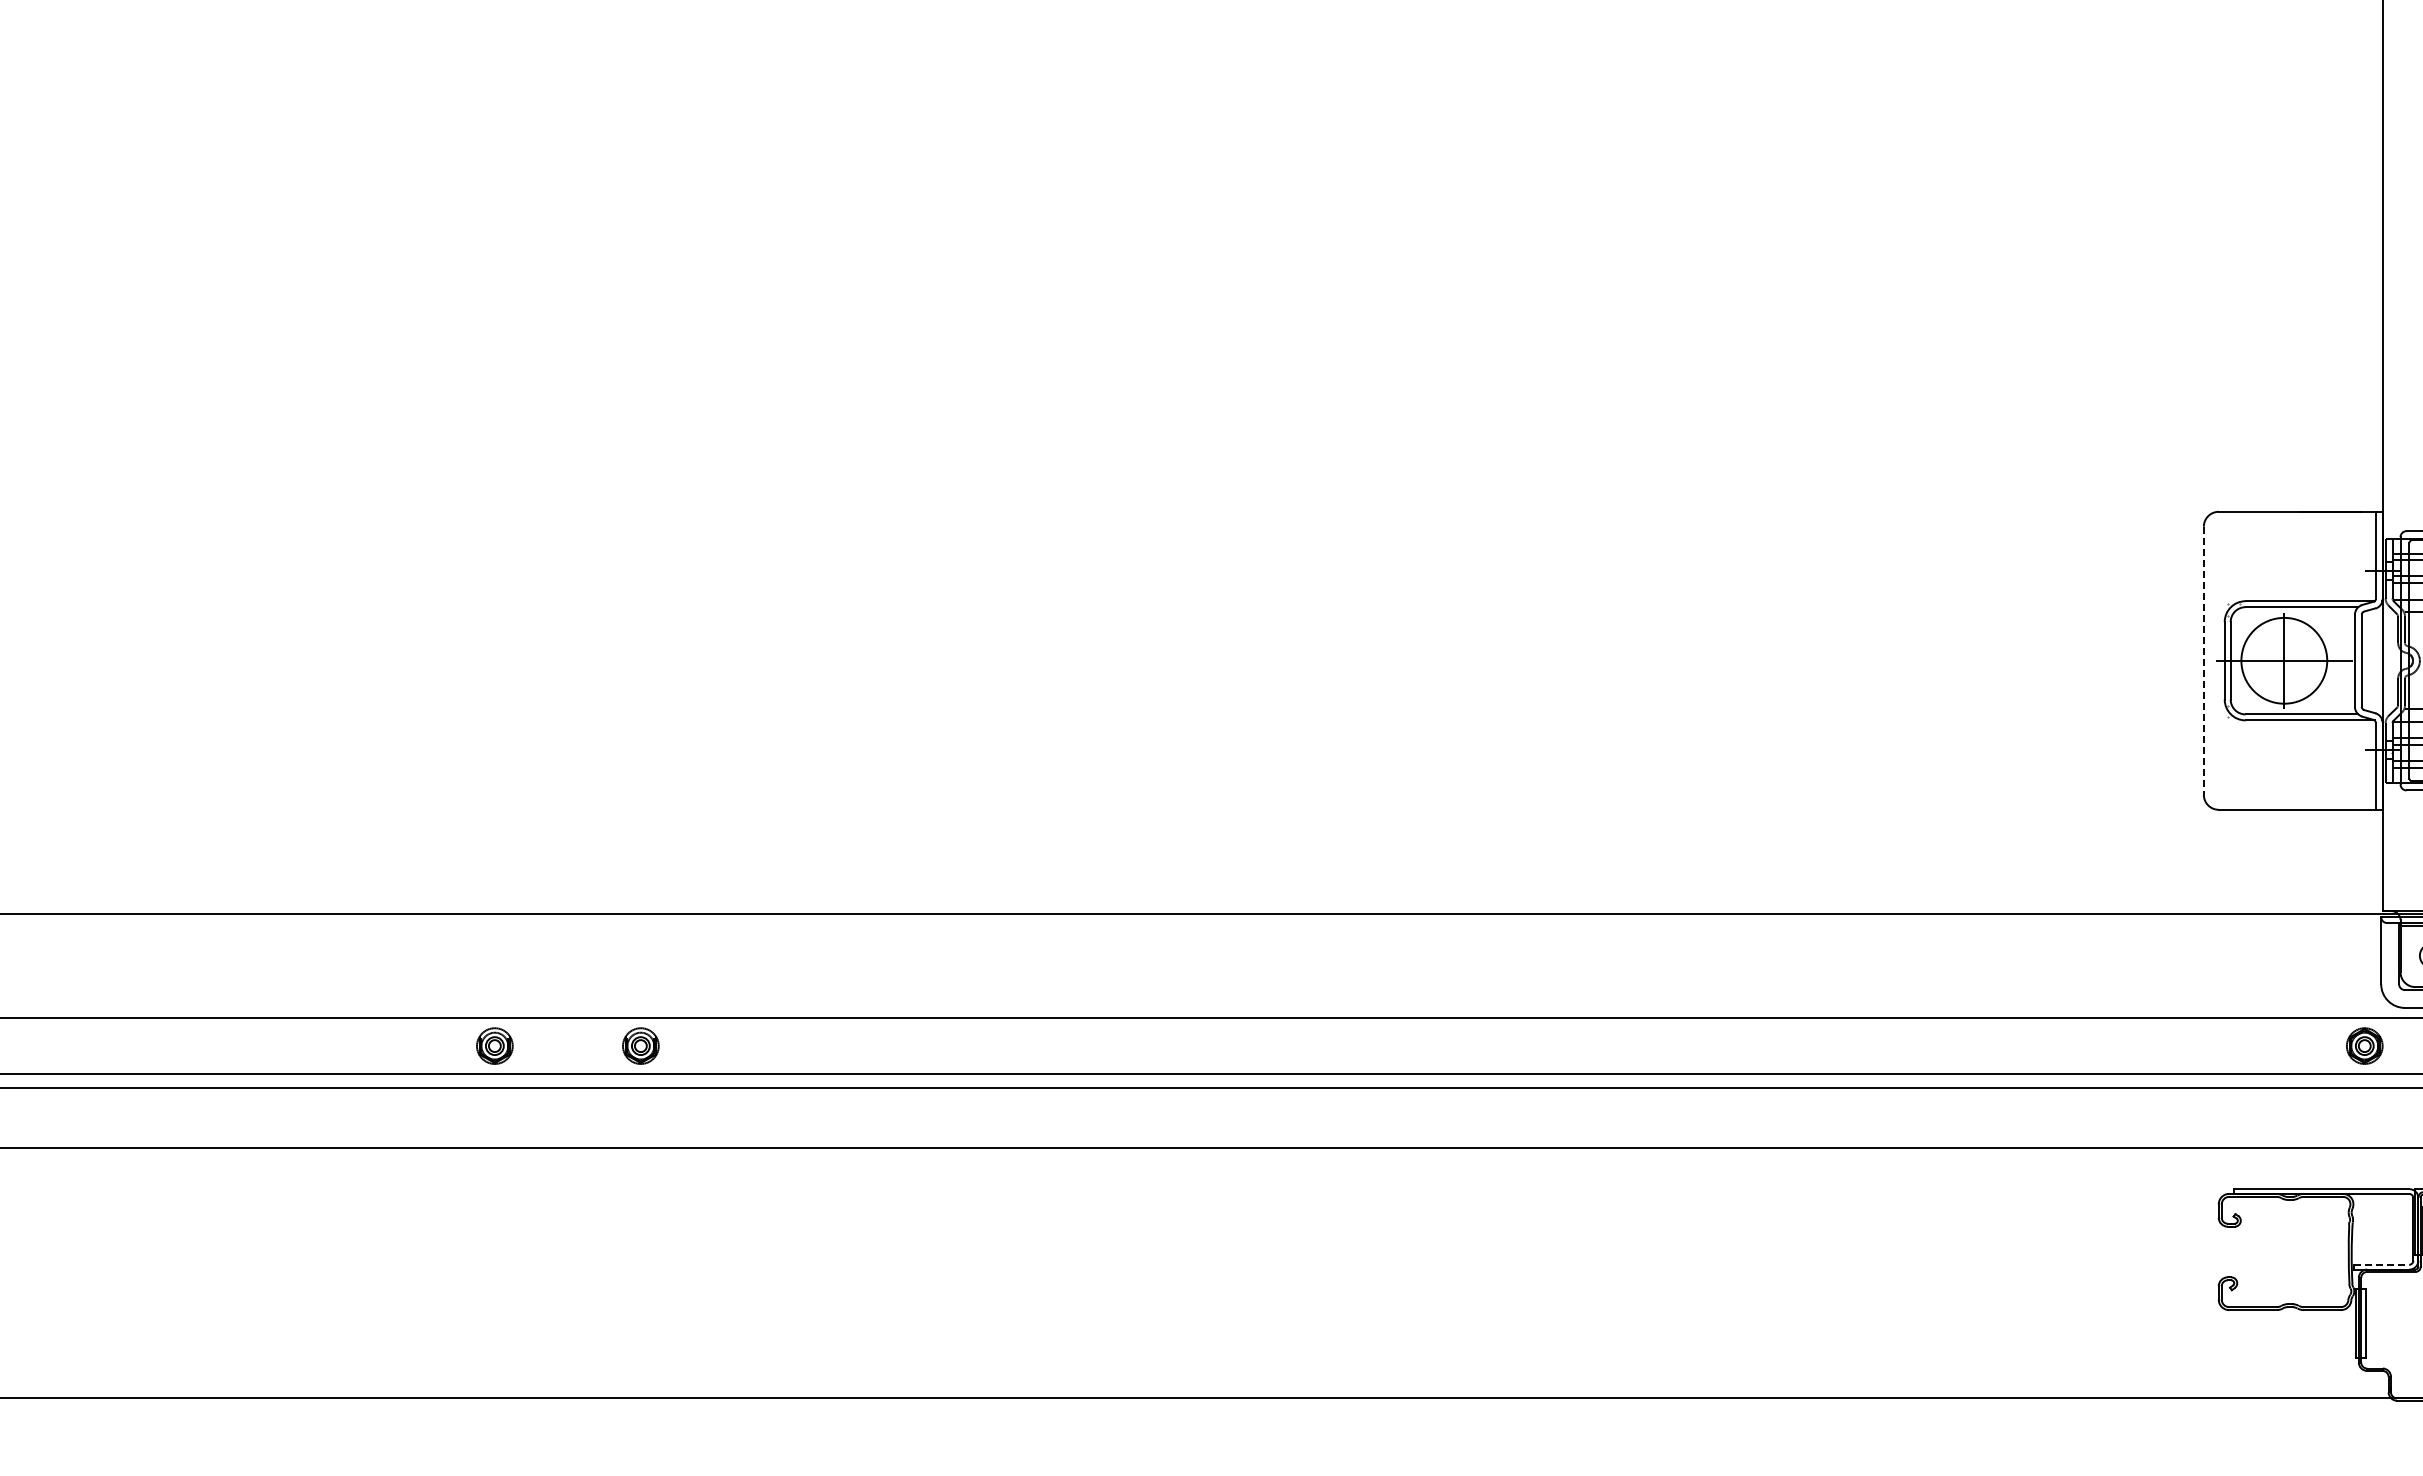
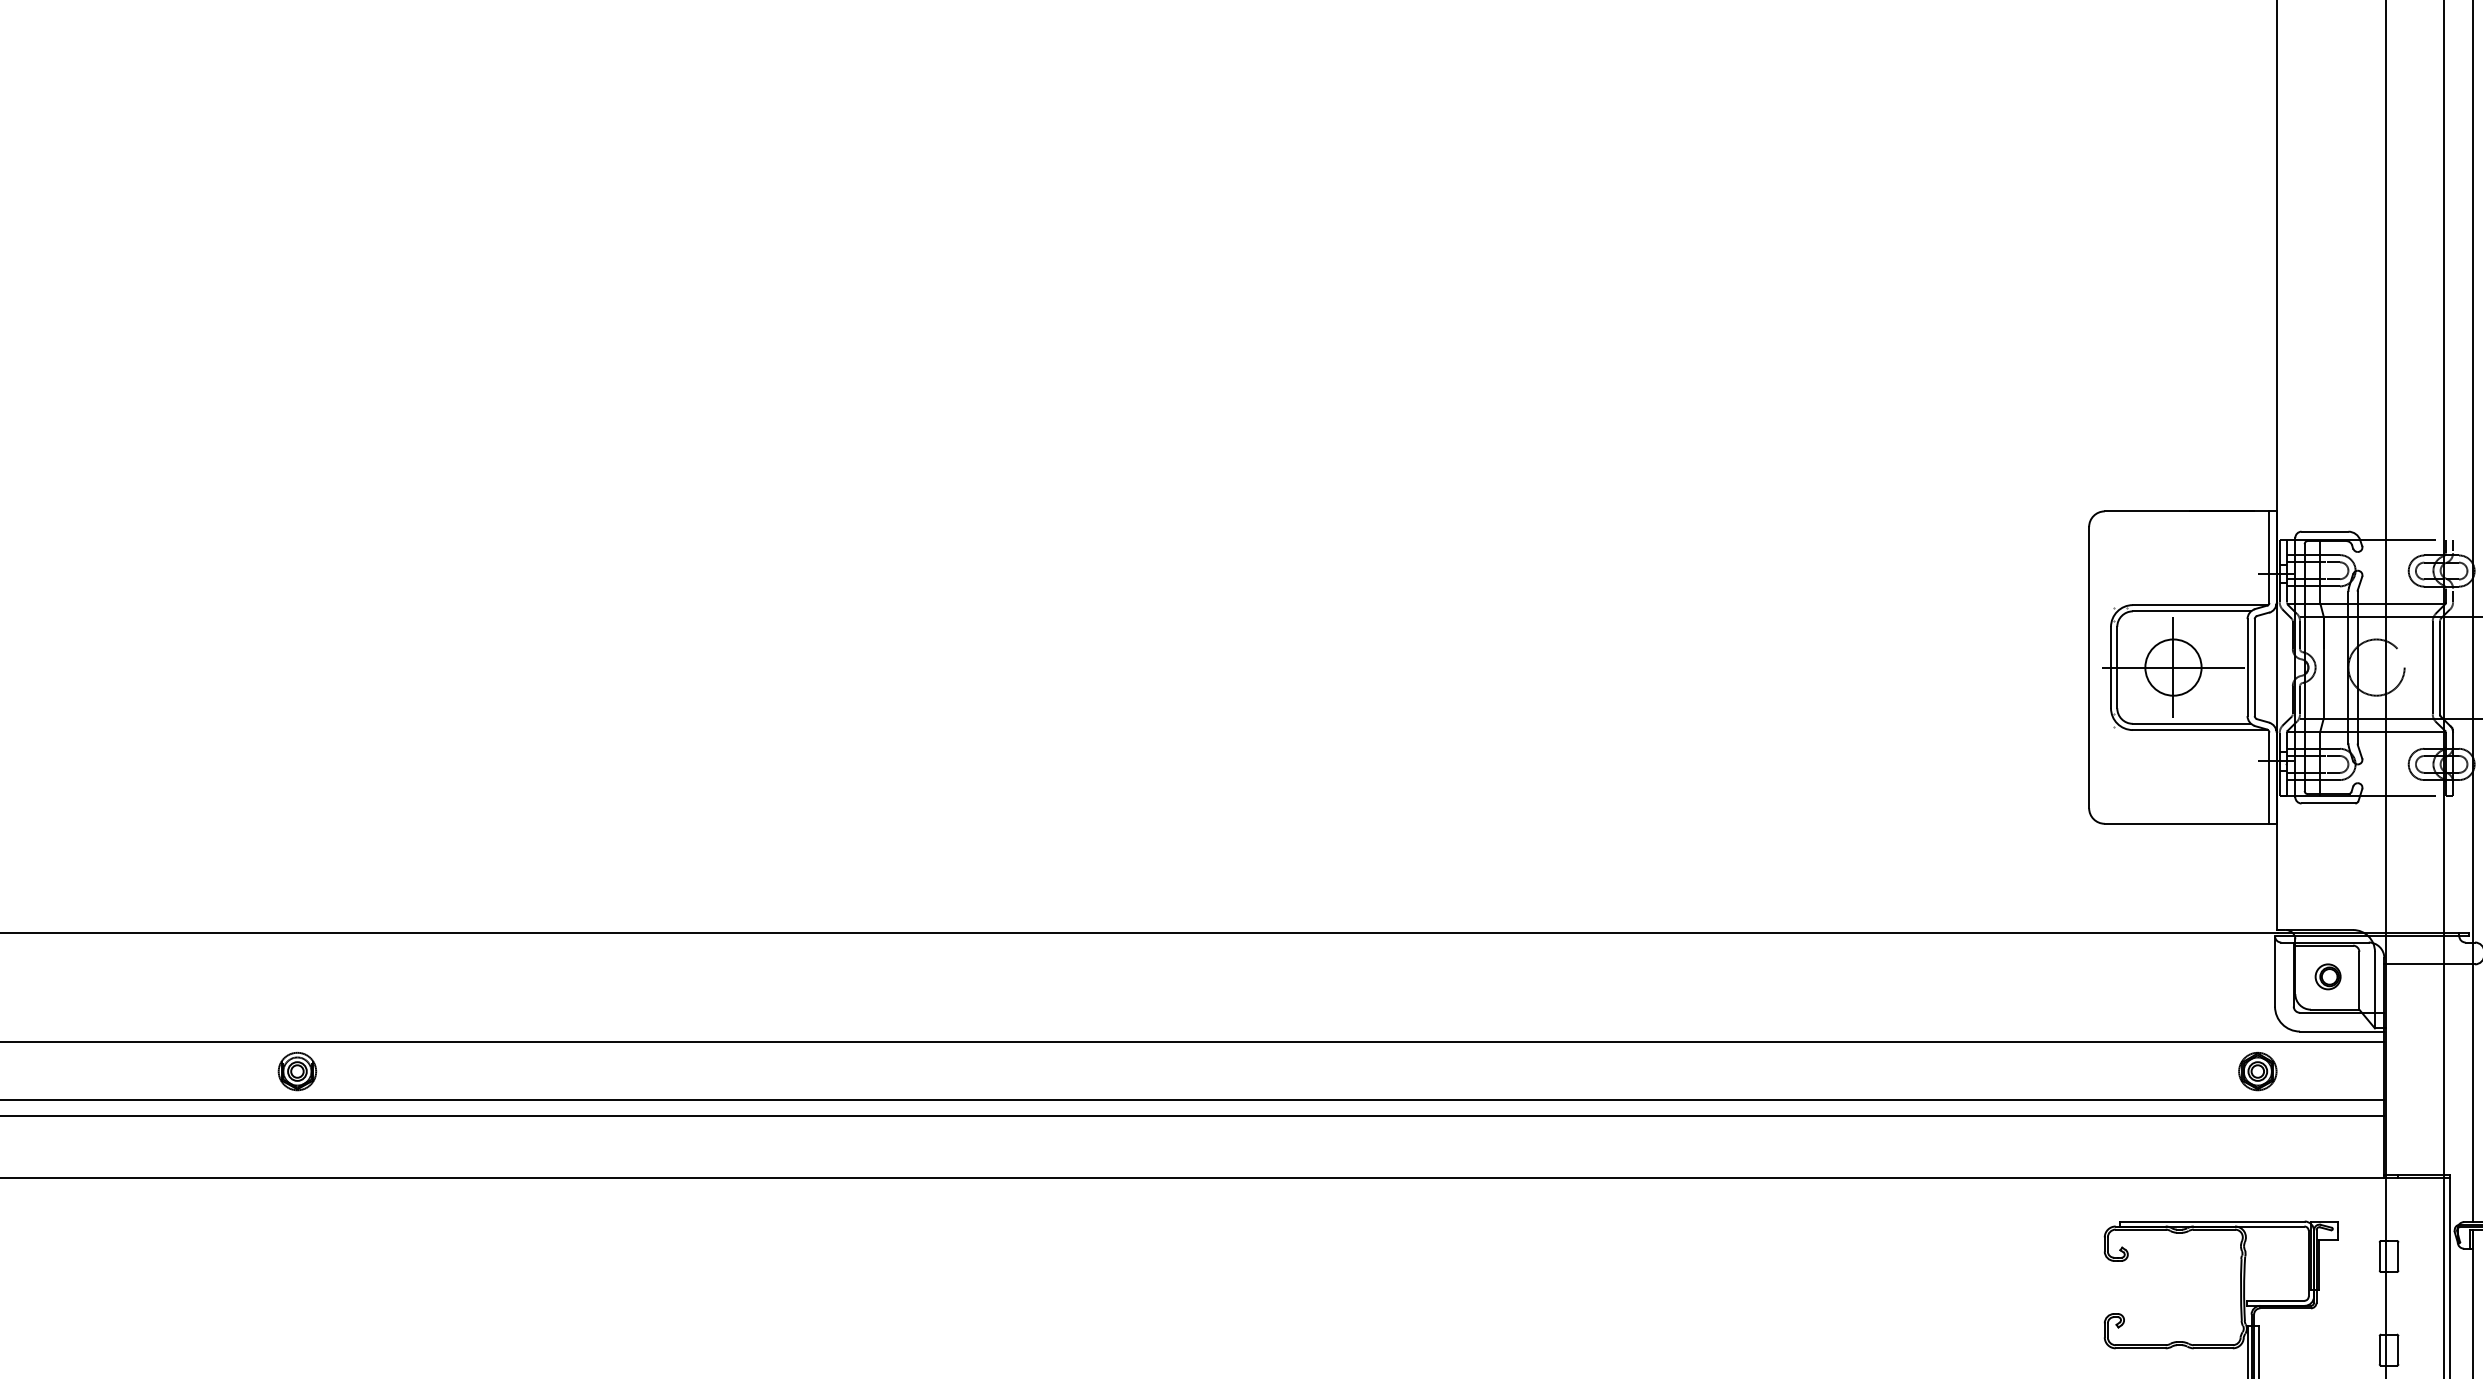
circle: (2284, 660) -> (2173, 667), size x0.62
line: (2203, 661) -> (2088, 668), dashed -> solid
part: (640, 1045) -> (450, 1070), removed
line: (2382, 1264) -> (2276, 1300), dashed -> solid

